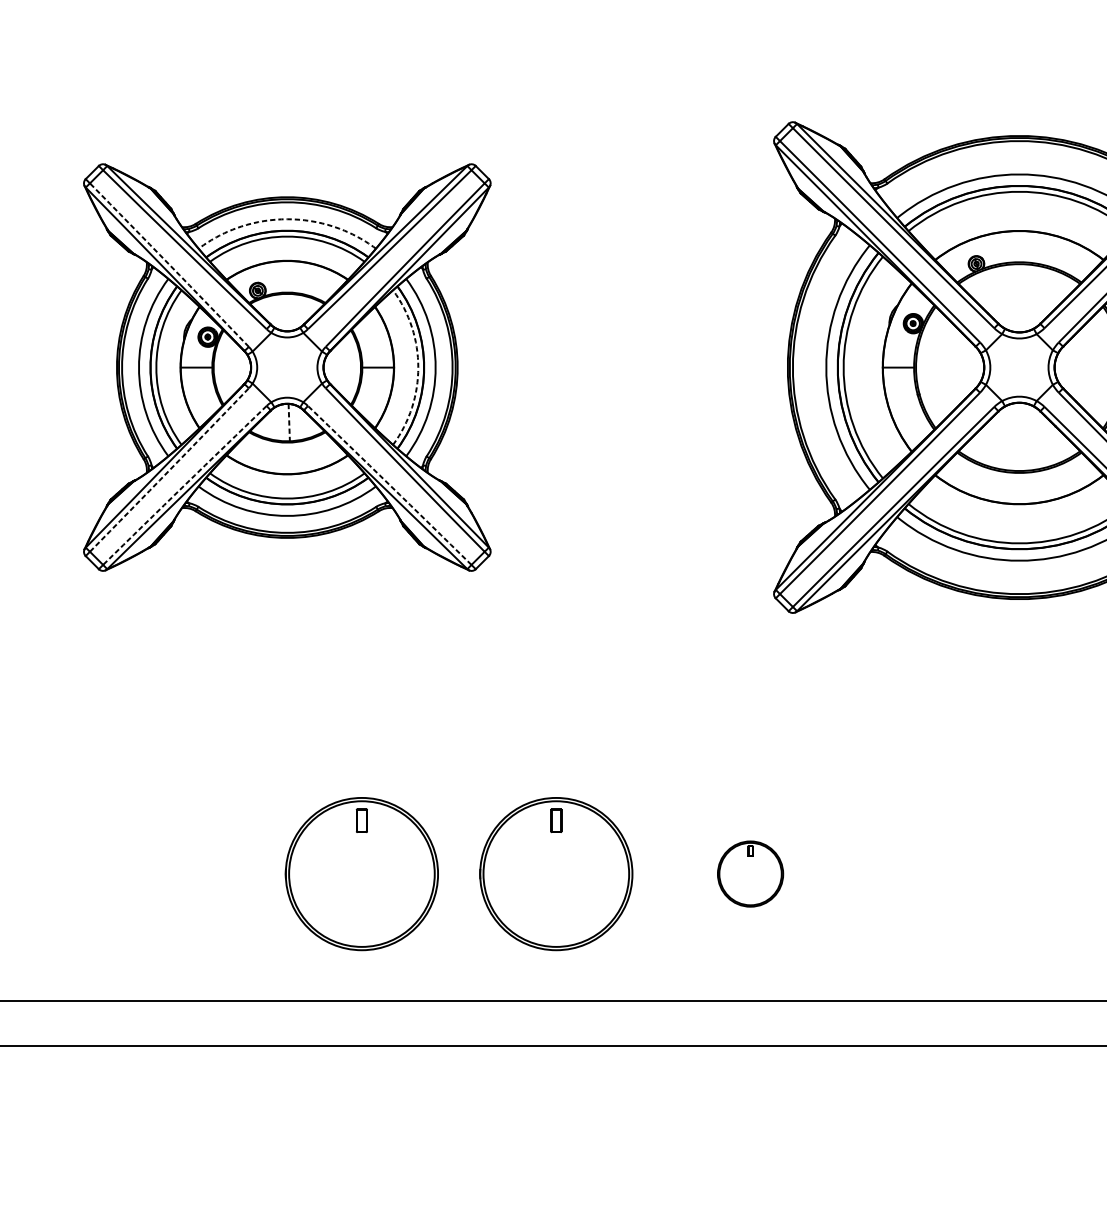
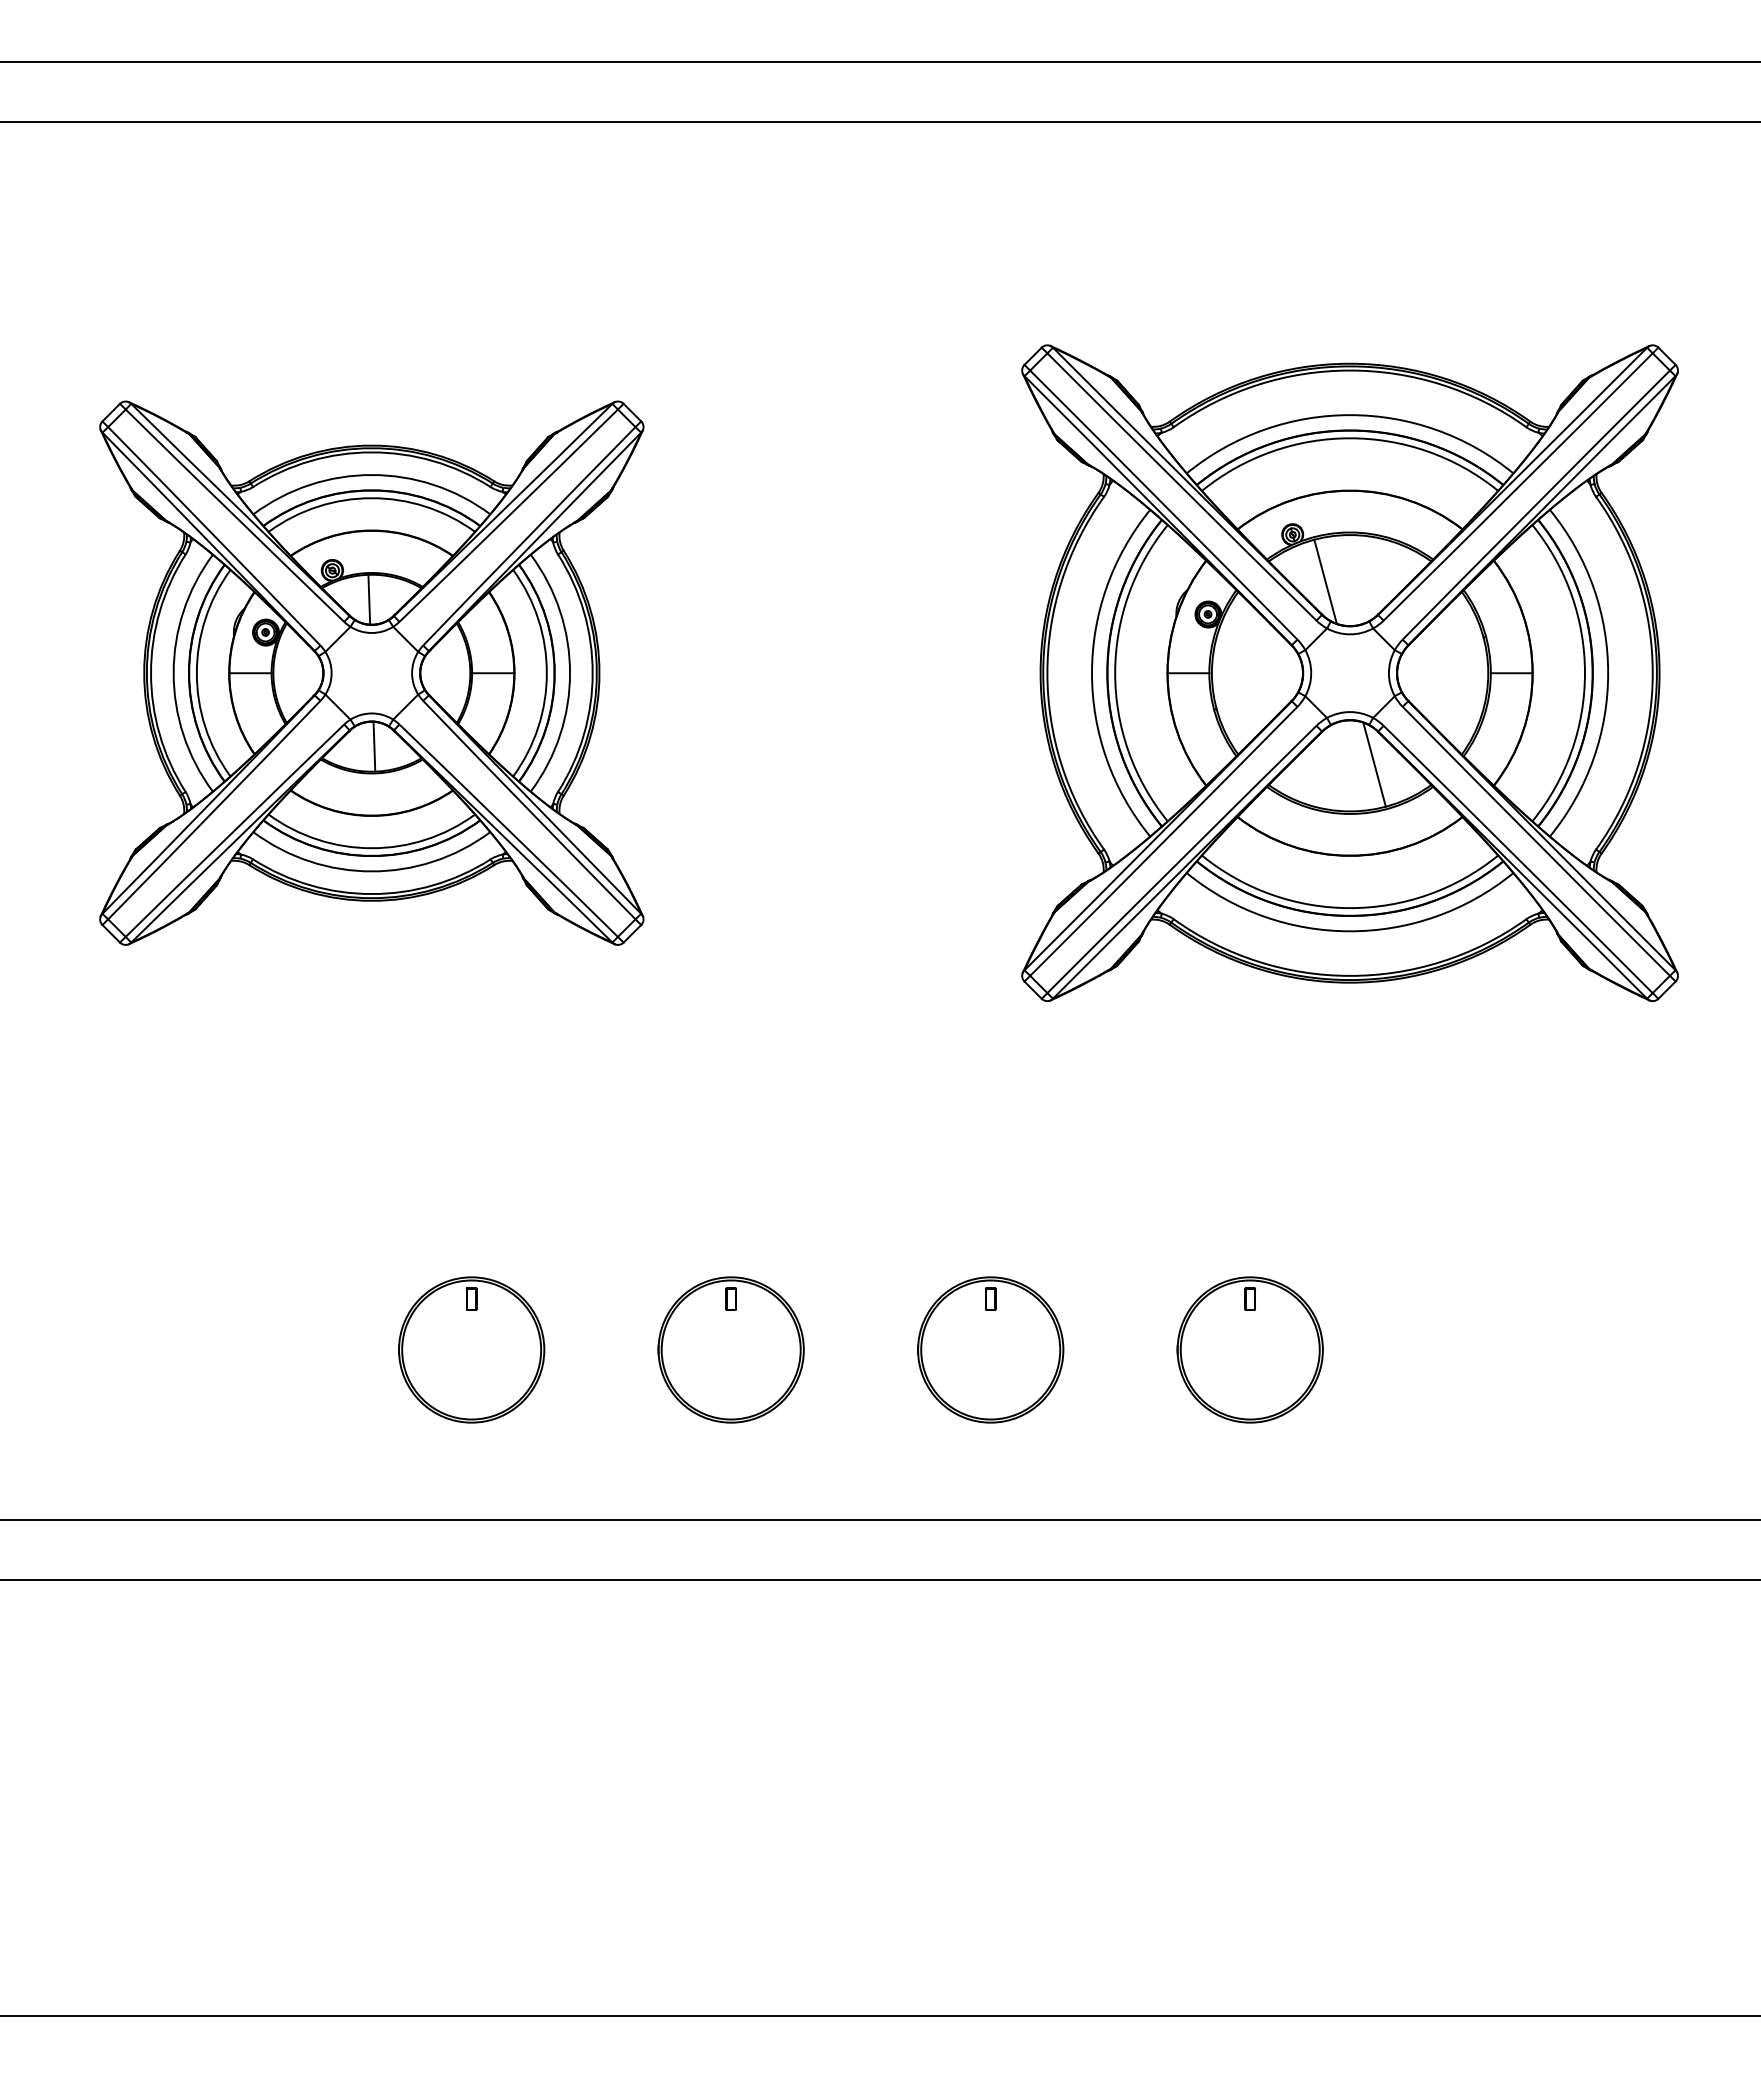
arc: (287, 219) -> (371, 475), dashed -> solid
arc: (169, 265) -> (214, 536), dashed -> solid
line: (1001, 298) -> (1325, 581), added
line: (285, 312) -> (369, 599), added
arc: (418, 367) -> (546, 673), dashed -> solid
line: (289, 422) -> (374, 746), dashed -> solid
line: (1037, 435) -> (1374, 764), added
arc: (169, 470) -> (214, 810), dashed -> solid
arc: (184, 485) -> (234, 830), dashed -> solid
arc: (389, 485) -> (508, 830), dashed -> solid
part: (361, 873) -> (471, 1349), size x0.71
part: (555, 873) -> (730, 1349), size x0.71
part: (750, 873) -> (990, 1349), size x1.67
part: (944, 873) -> (1249, 1349), added

